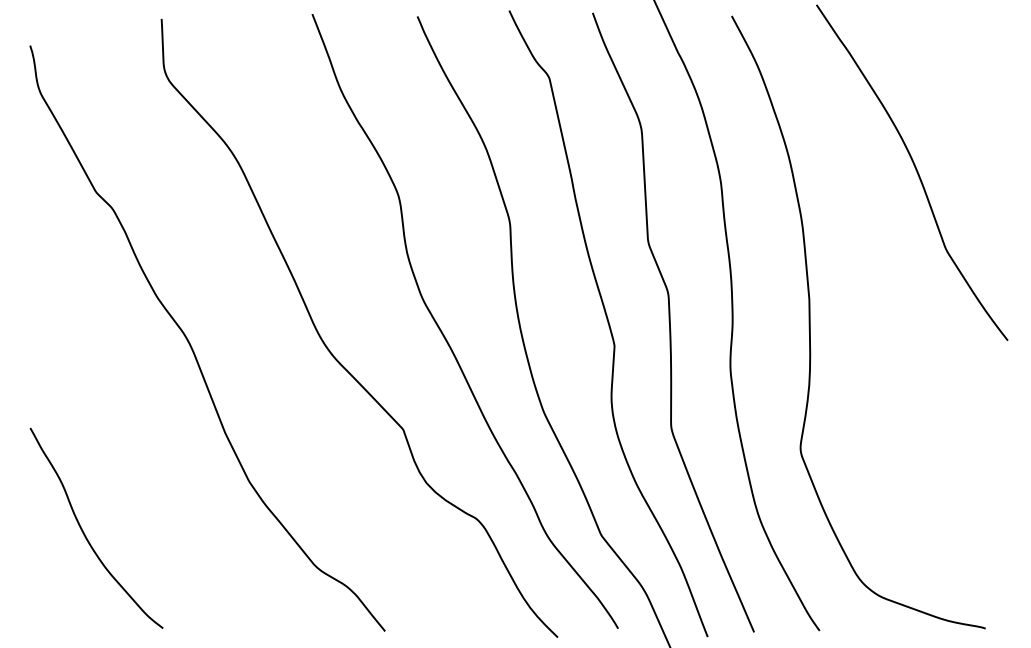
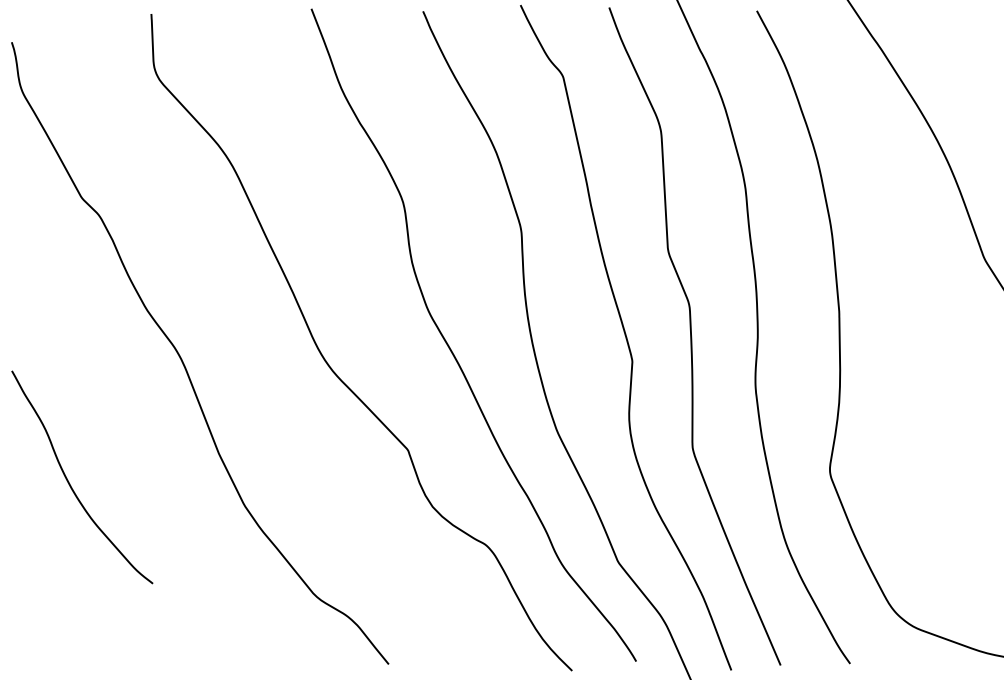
curve: (85, 534) -> (70, 483), moved

